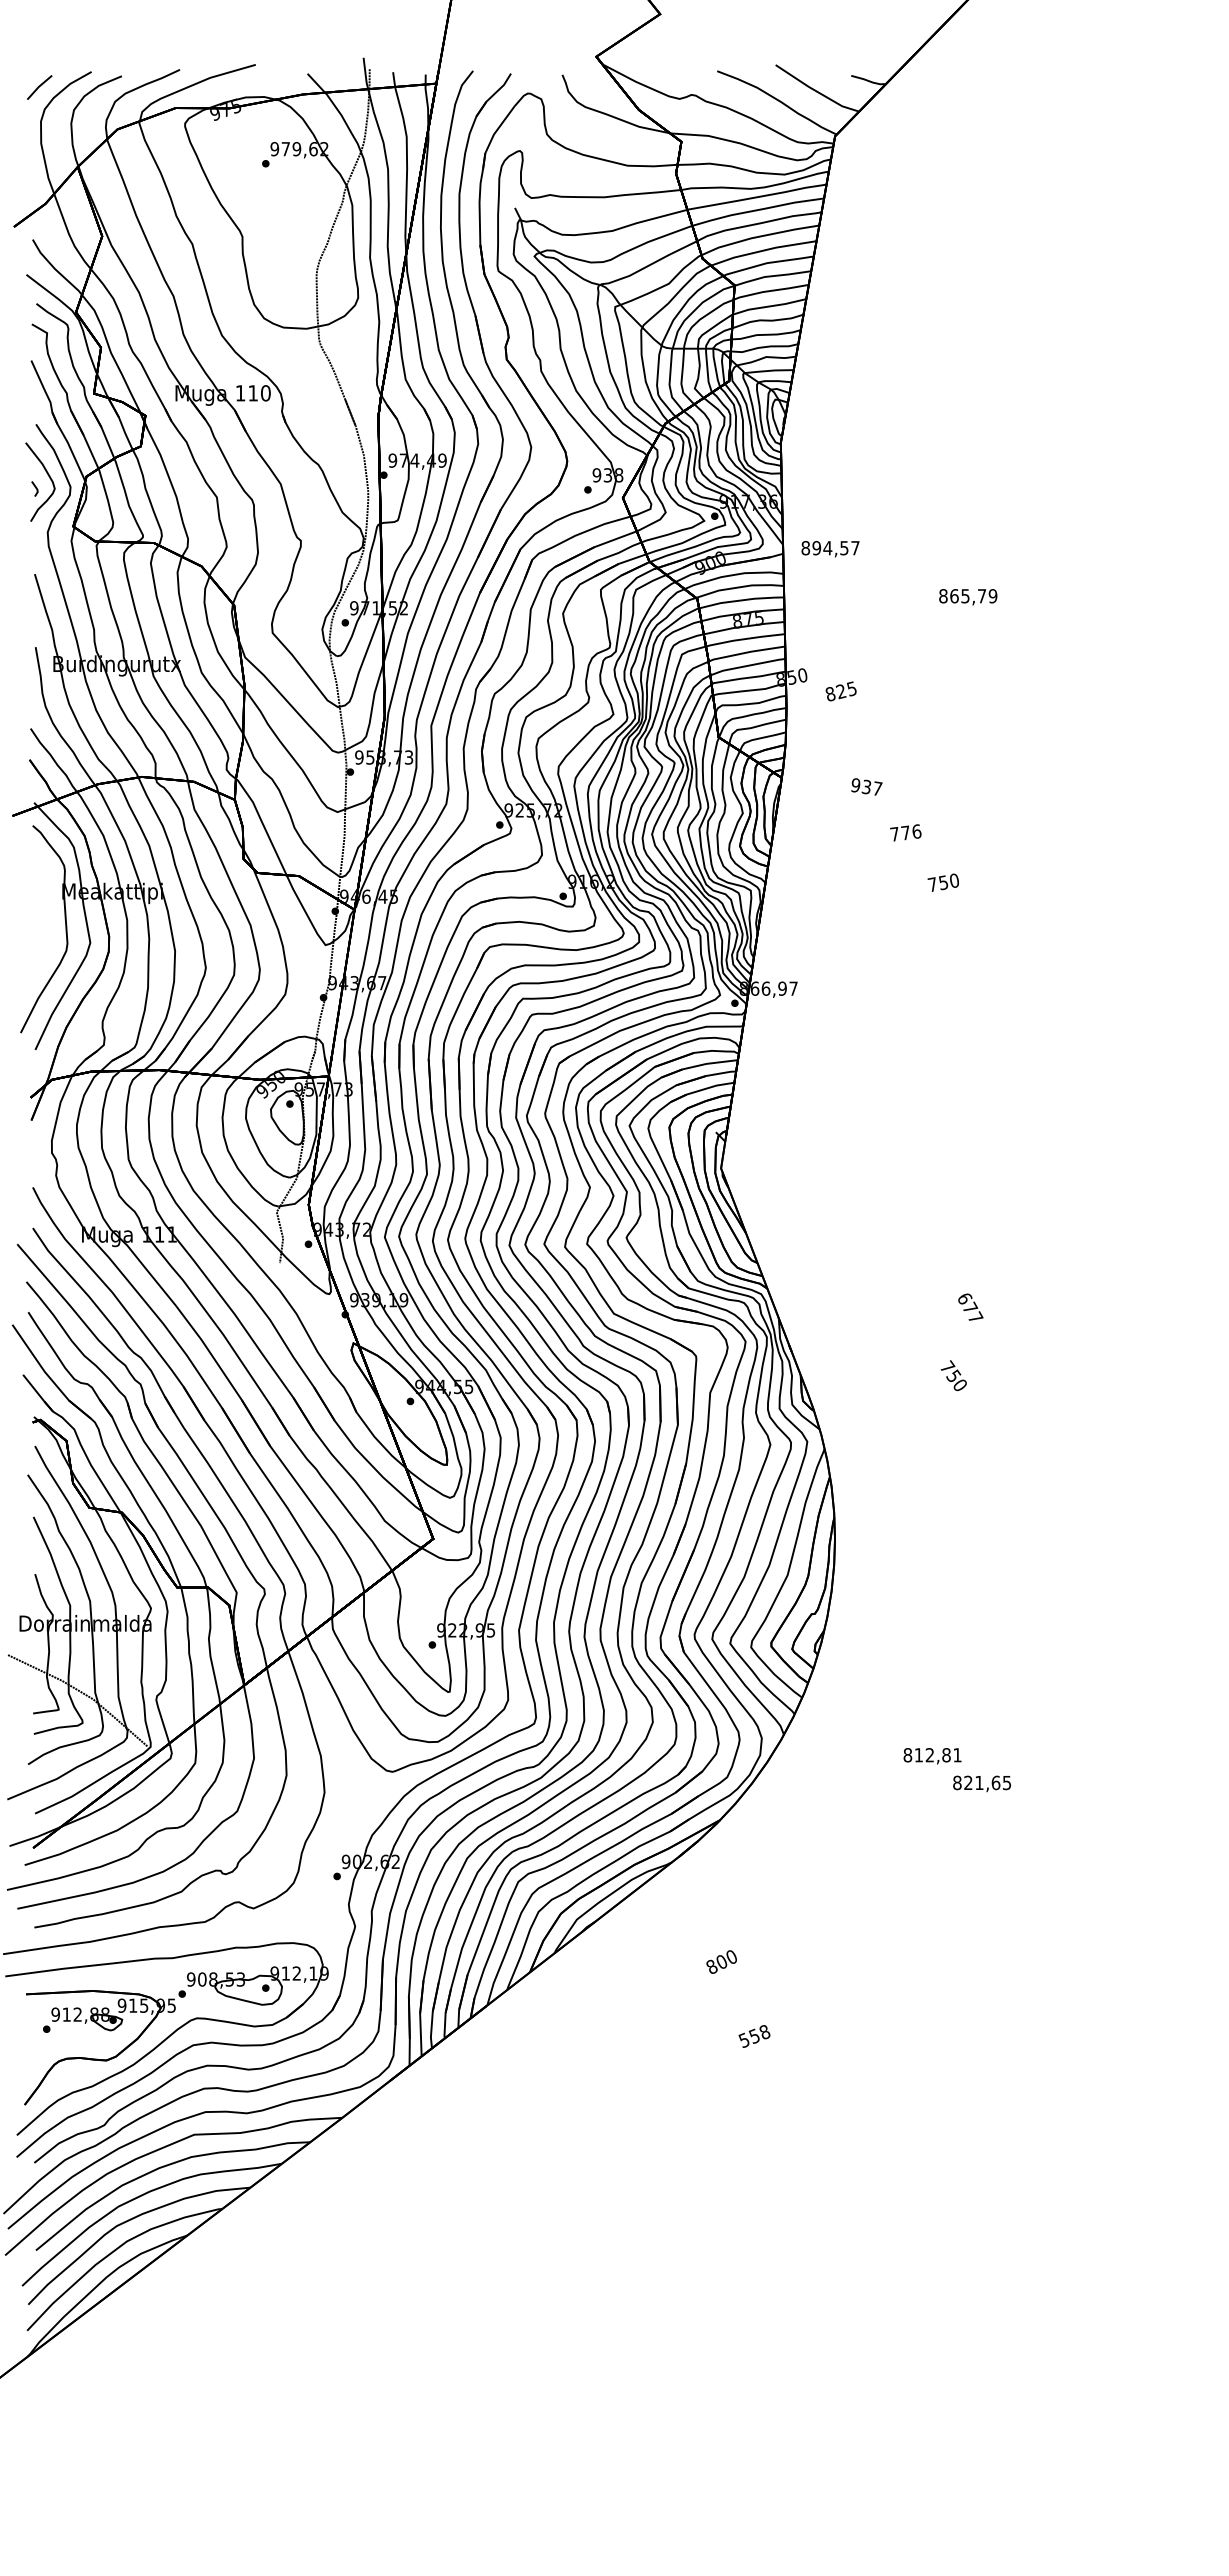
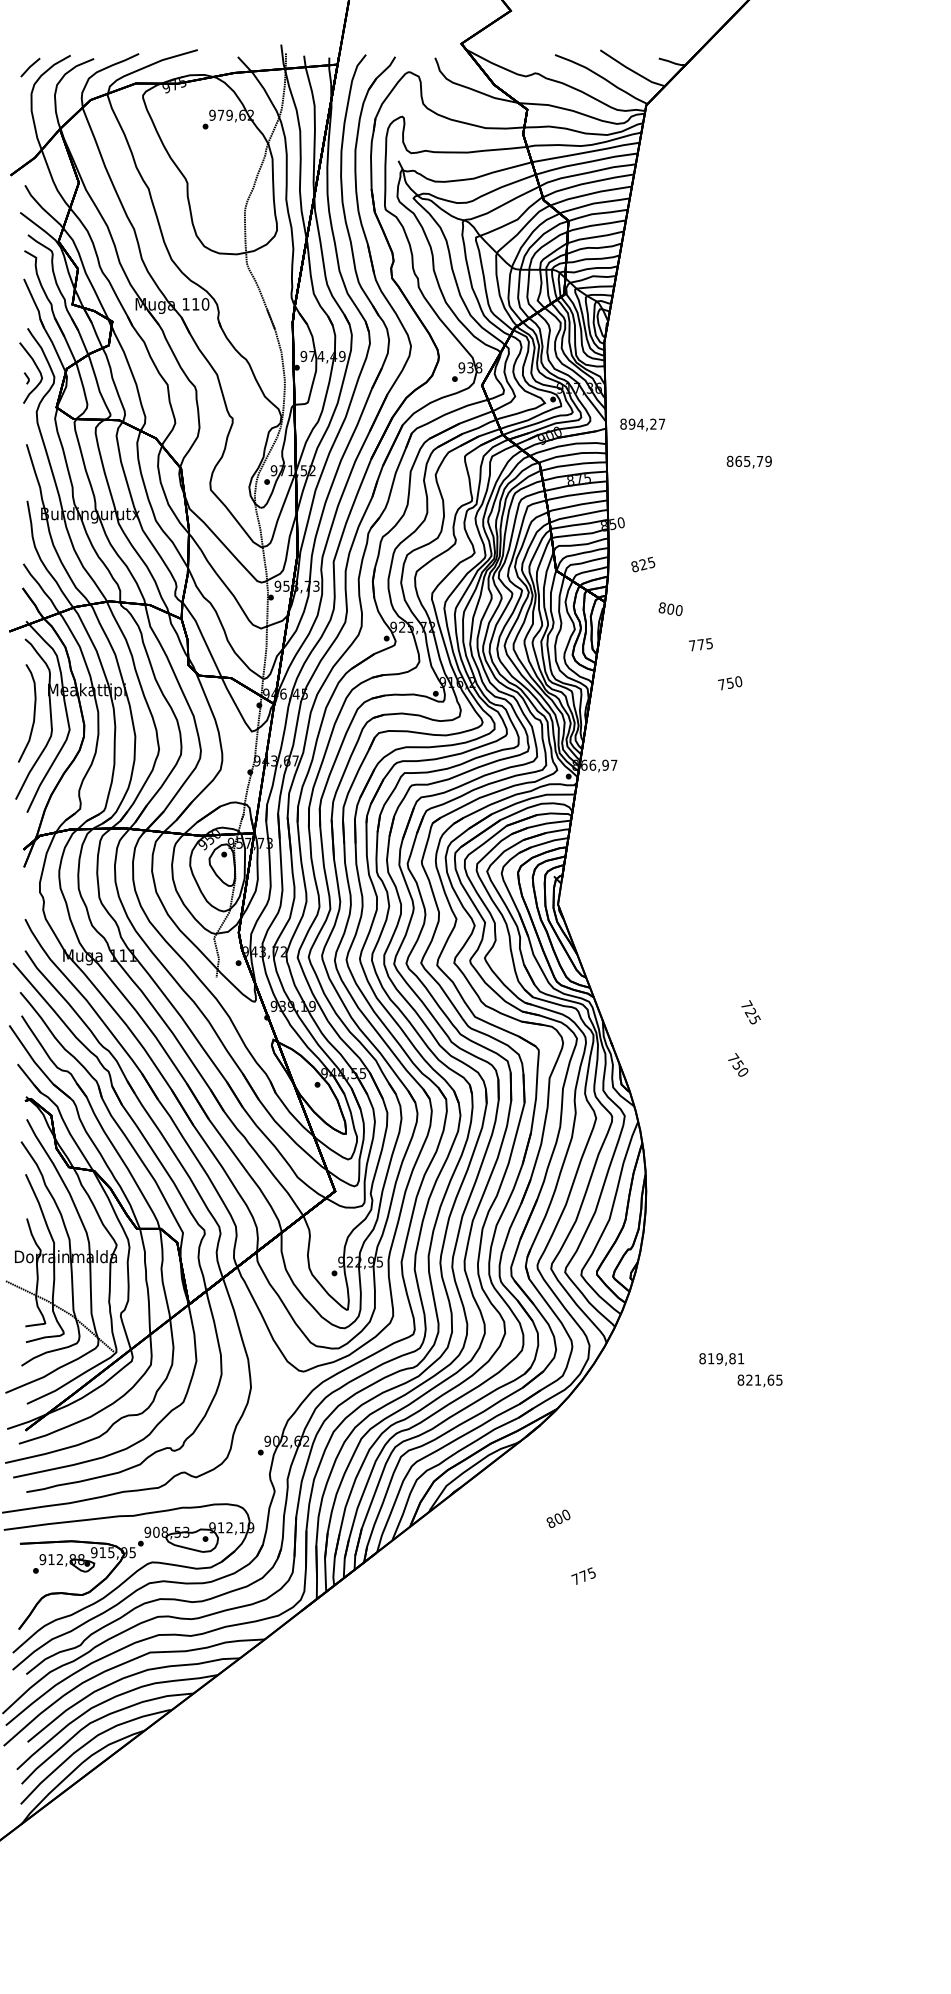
text: (844, 548) -> (653, 424), 894,57 -> 894,27
text: (840, 691) -> (642, 564), moved
text: (866, 786) -> (670, 608), 937 -> 800
text: (916, 831) -> (709, 643), 776 -> 775
part: (43, 924) -> (33, 715), added
text: (970, 1307) -> (751, 1012), 677 -> 725
text: (929, 1755) -> (719, 1358), 812,81 -> 819,81
text: (754, 2035) -> (583, 1575), 558 -> 775

